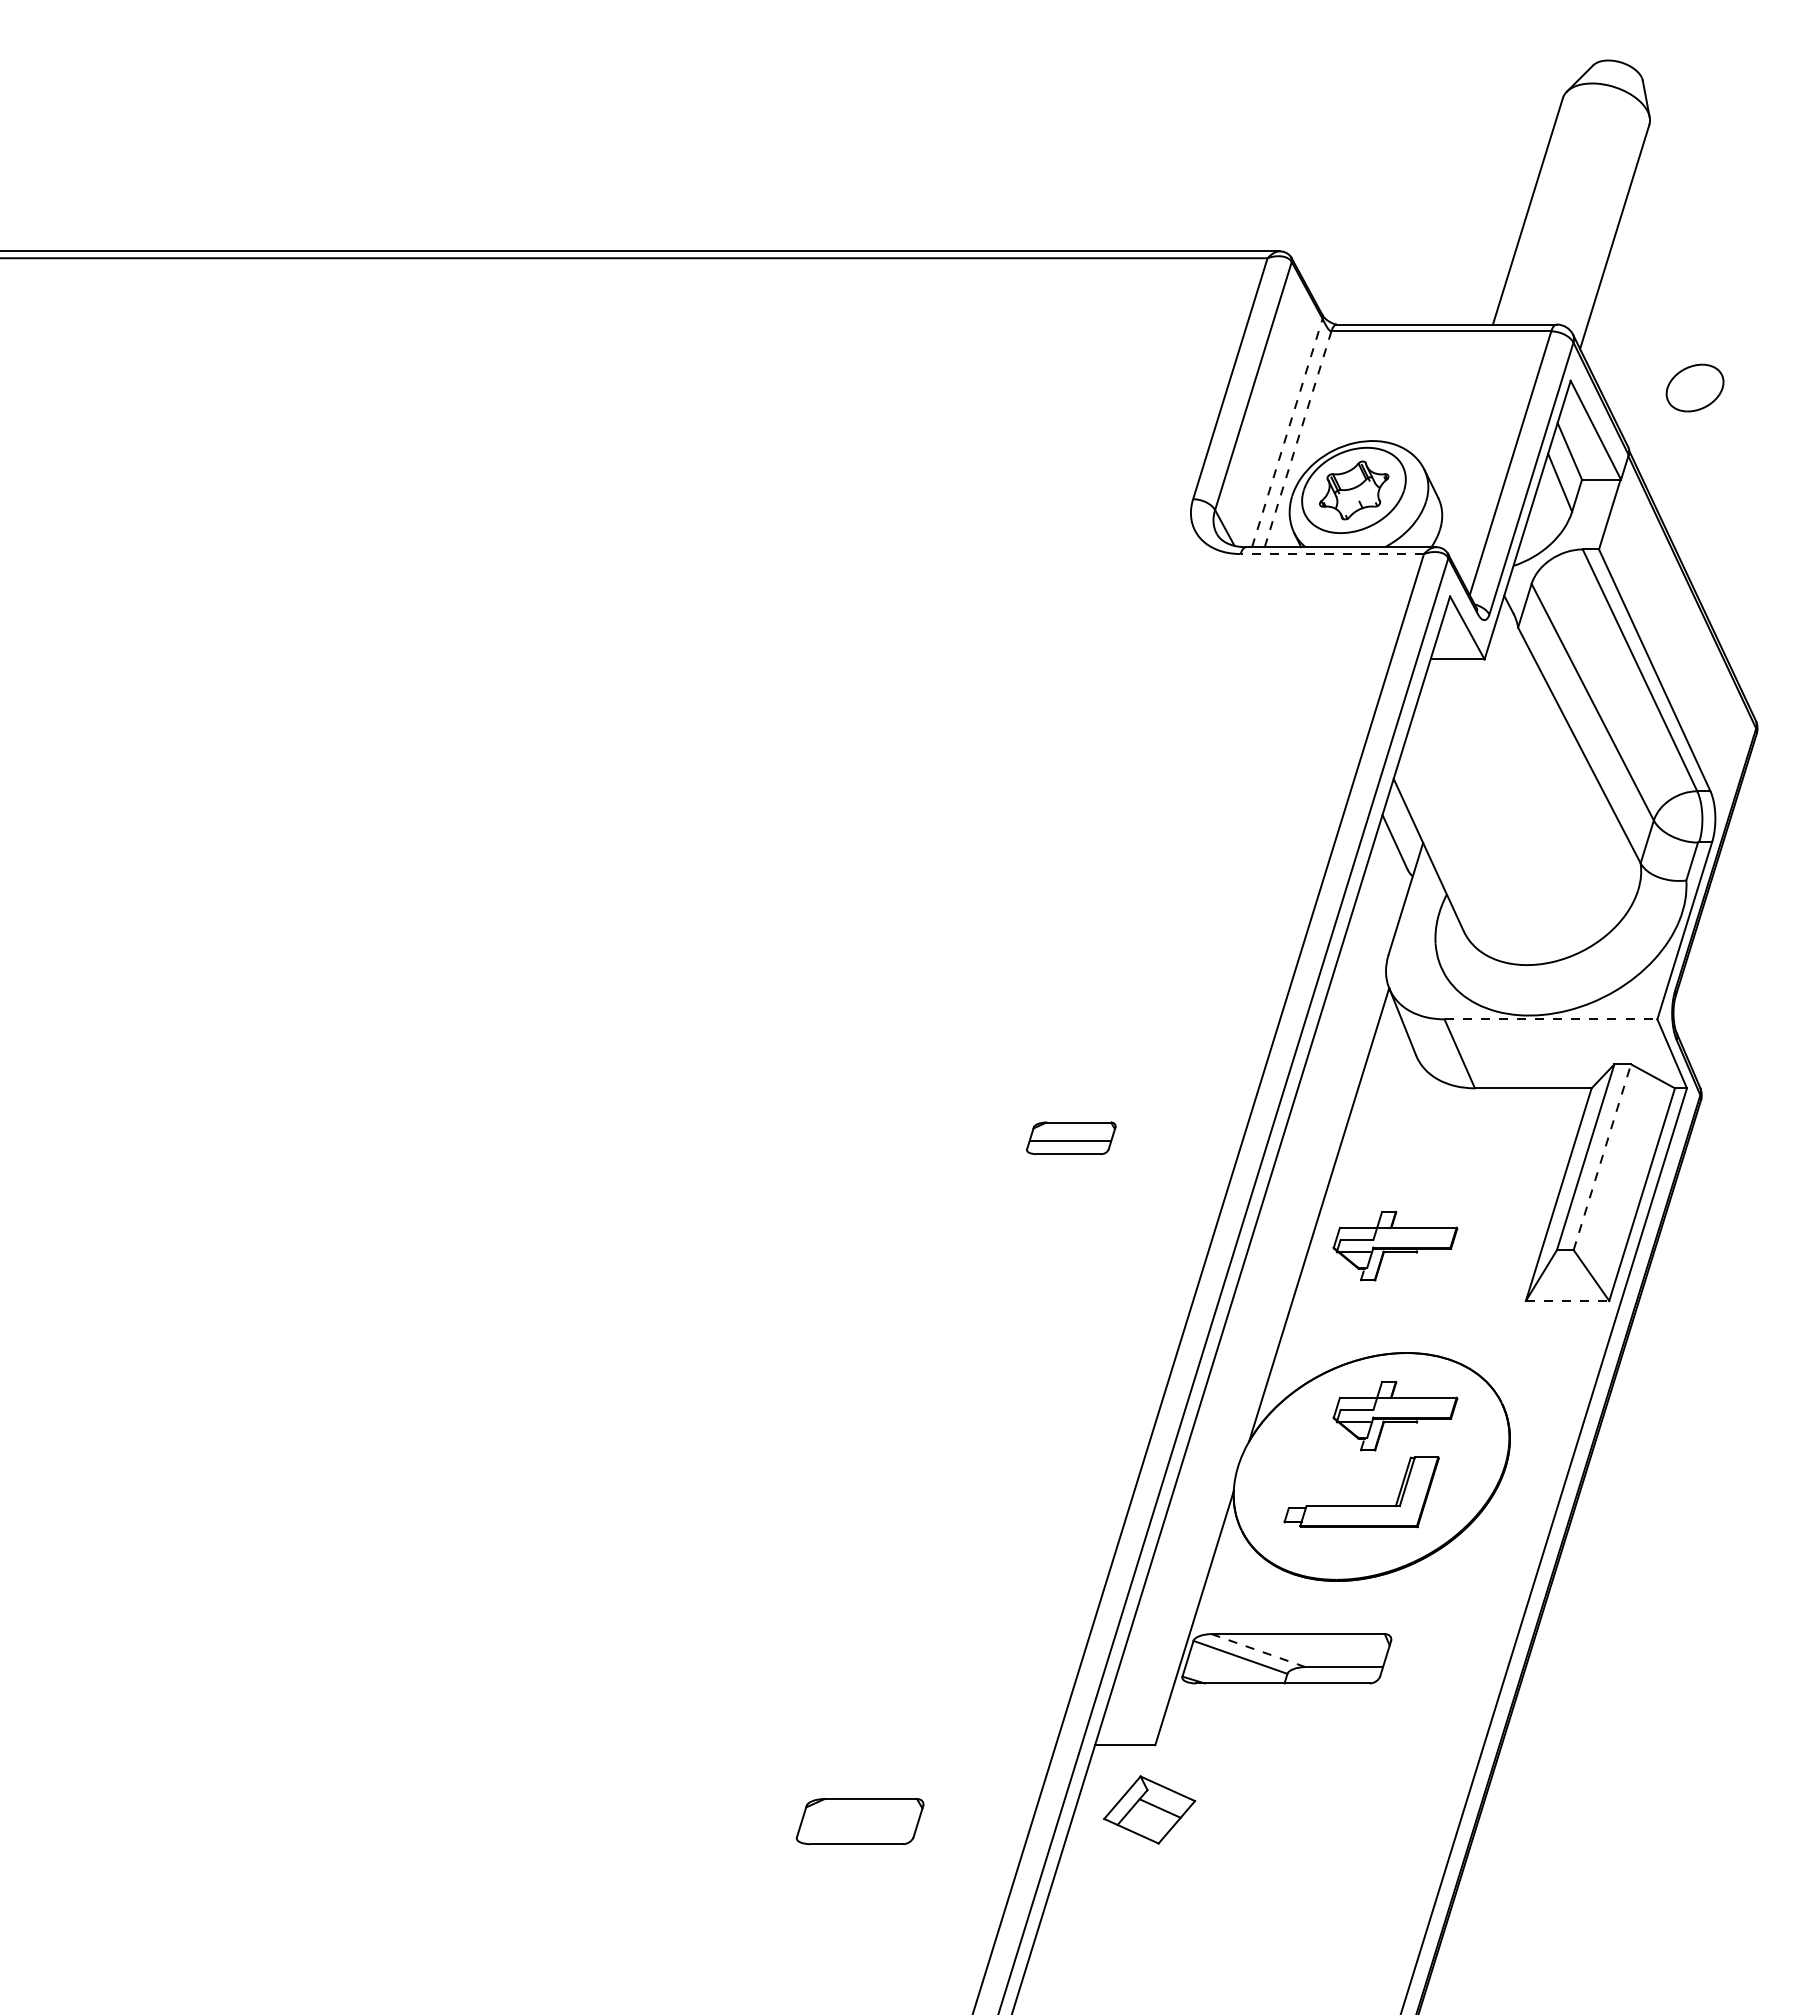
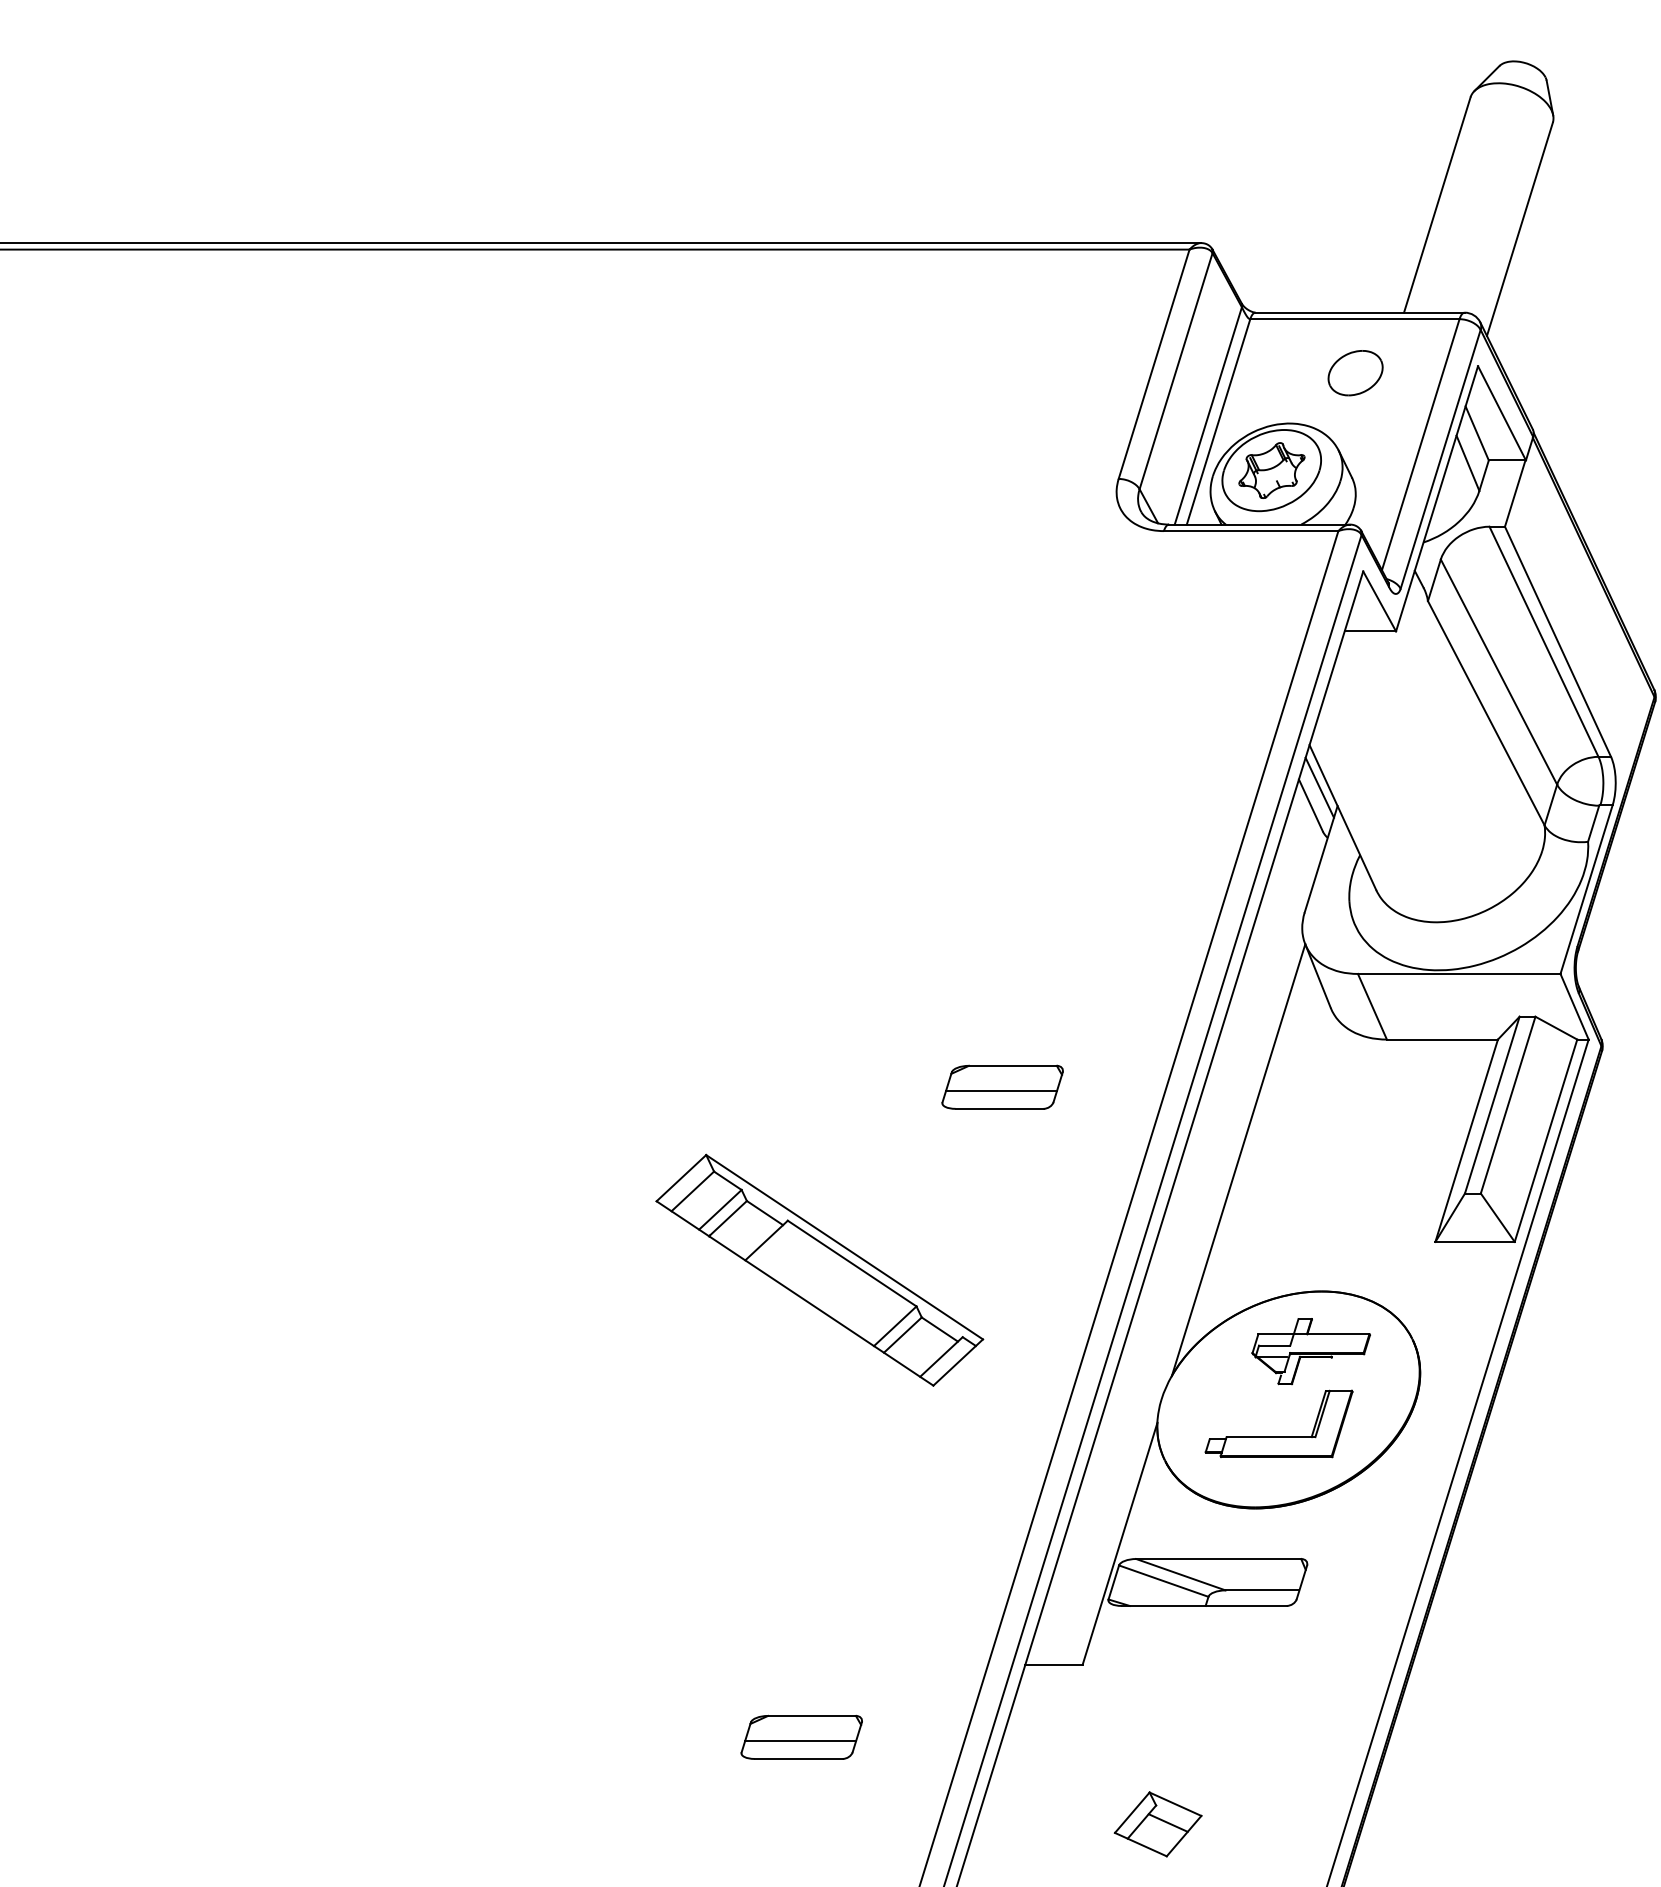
part: (1694, 387) -> (1355, 372), moved
line: (1287, 432) -> (1208, 415), dashed -> solid
line: (1298, 439) -> (1218, 422), dashed -> solid
line: (1332, 554) -> (1251, 531), dashed -> solid
line: (1404, 823) -> (1319, 787), added
line: (1551, 1019) -> (1459, 974), dashed -> solid
part: (1071, 1137) -> (1002, 1086), size x1.43
line: (1602, 1156) -> (1508, 1104), dashed -> solid
part: (1395, 1246) -> (1311, 1190), removed
line: (1567, 1300) -> (1474, 1241), dashed -> solid
part: (878, 1330) -> (819, 1270), added
line: (1258, 1650) -> (1180, 1574), dashed -> solid
part: (1149, 1809) -> (1158, 1823), moved
line: (858, 1825) -> (800, 1741), added

